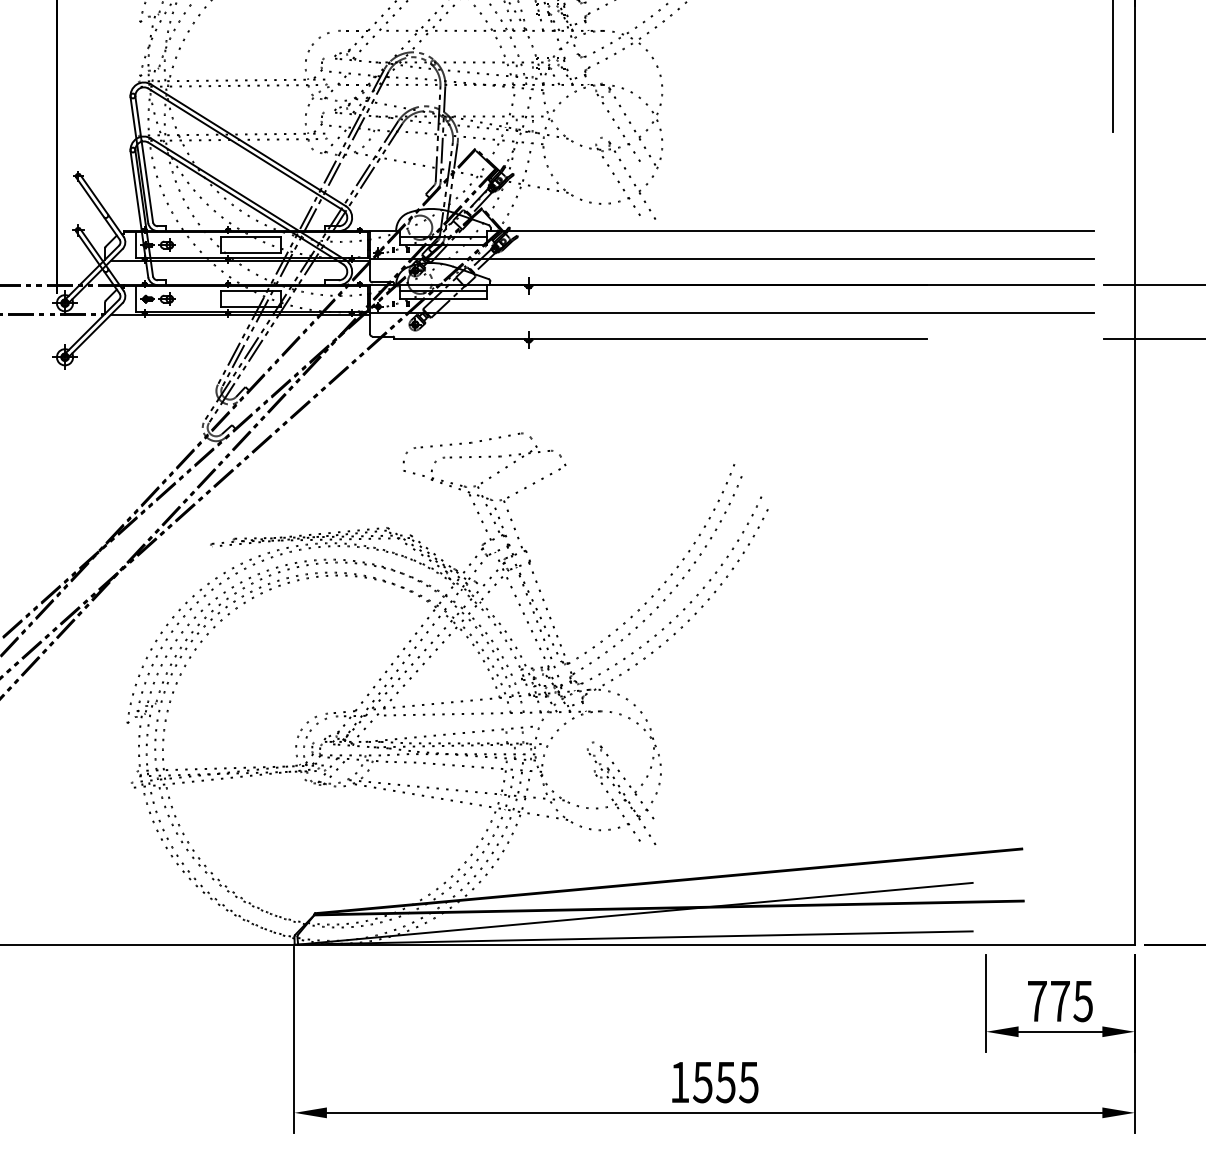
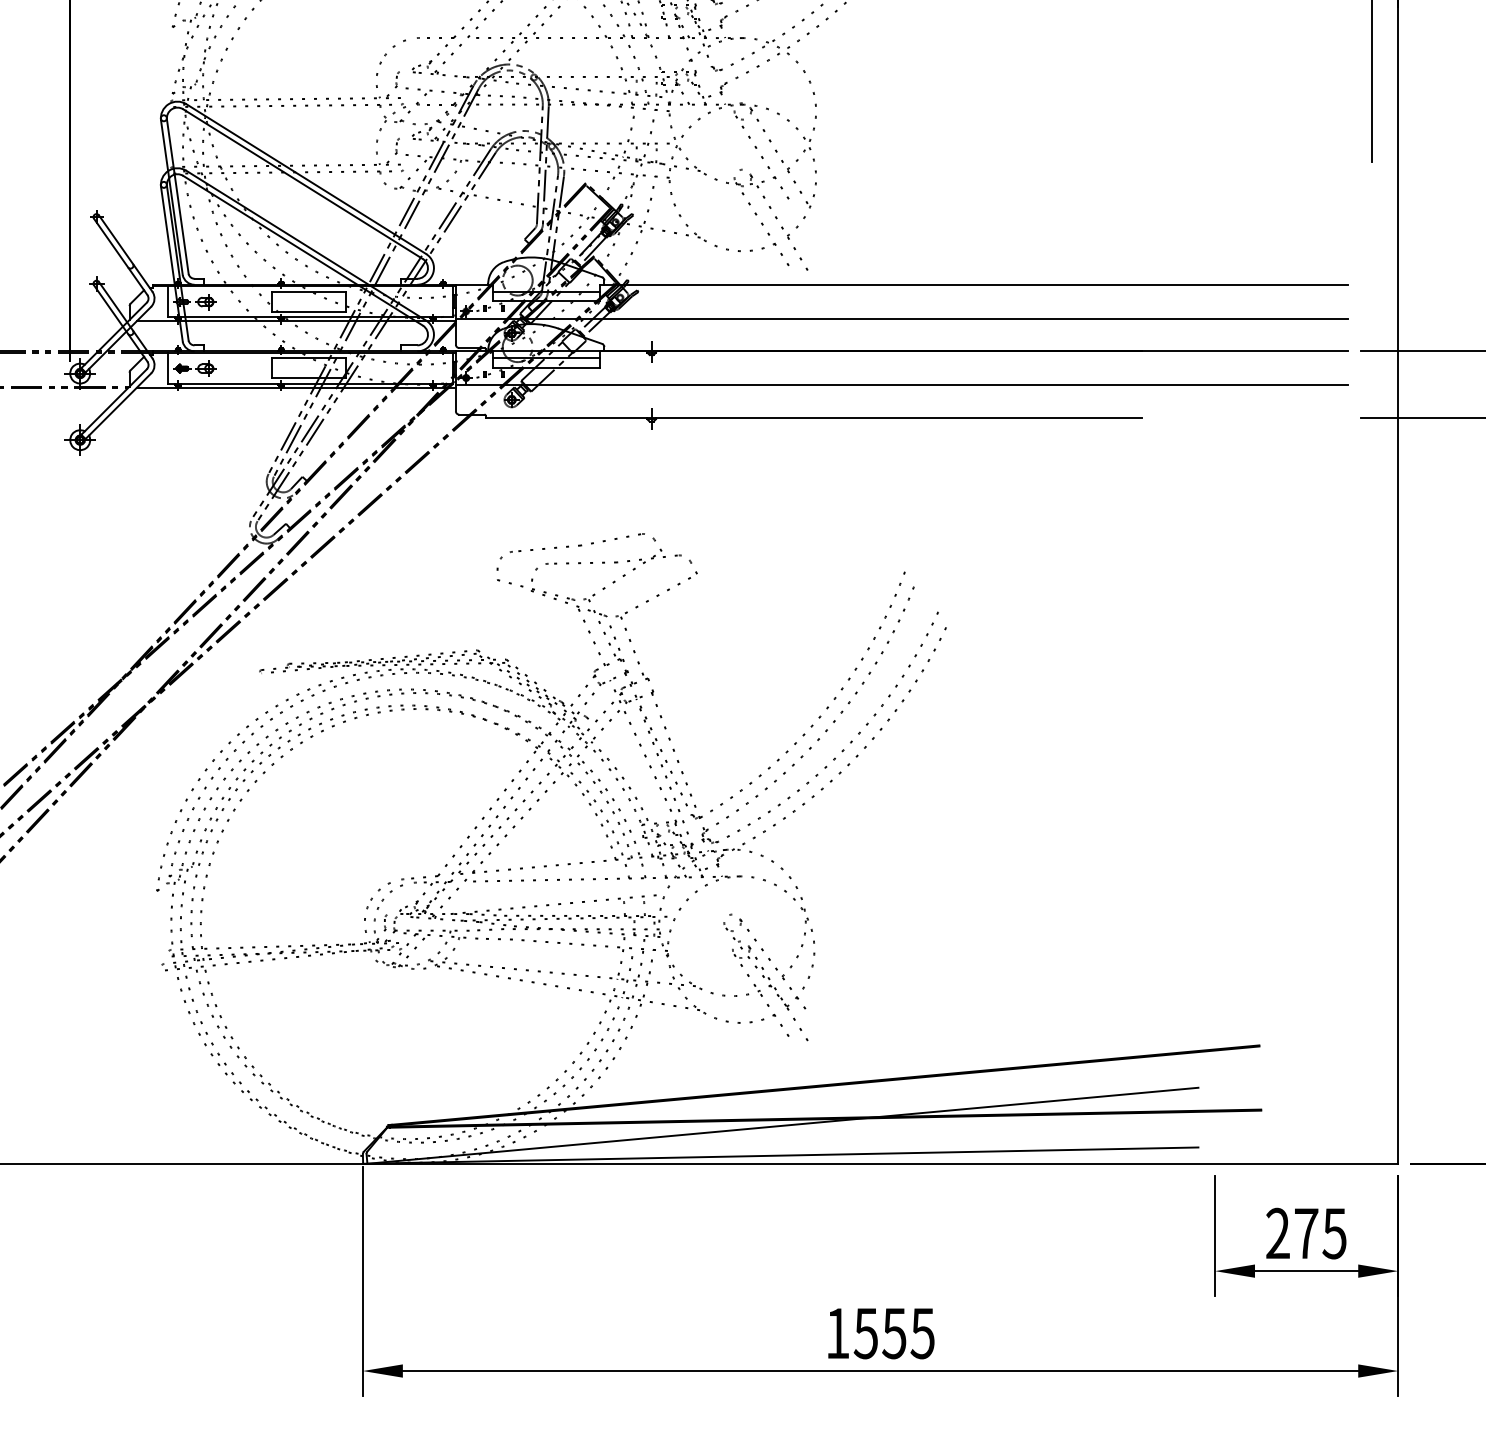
text: (1036, 1000) -> (1277, 1232), 775 -> 275

